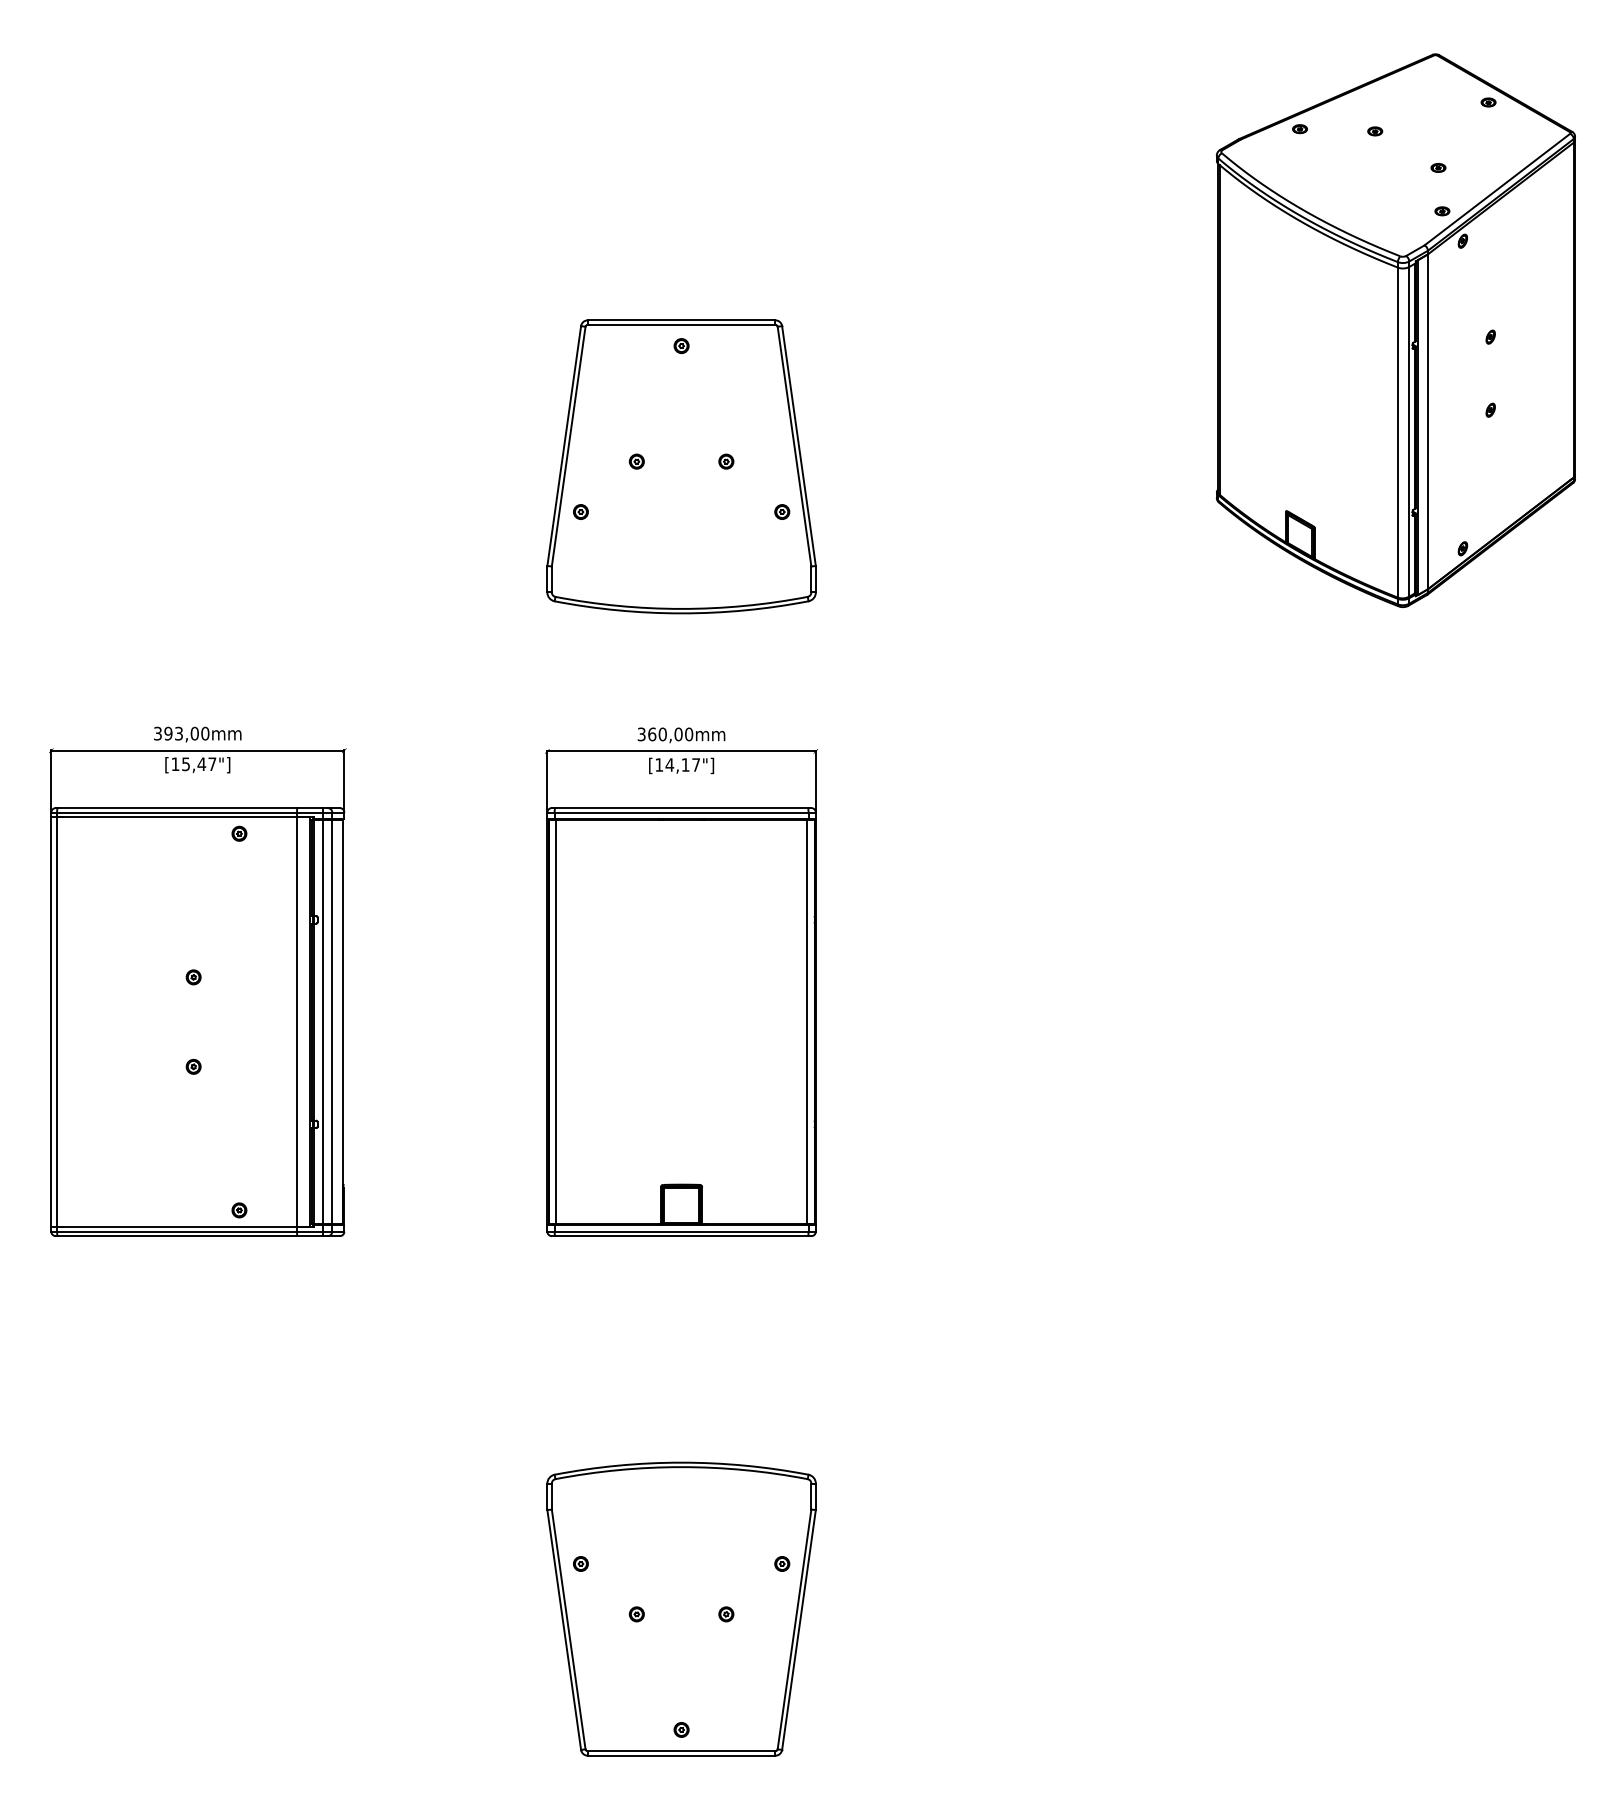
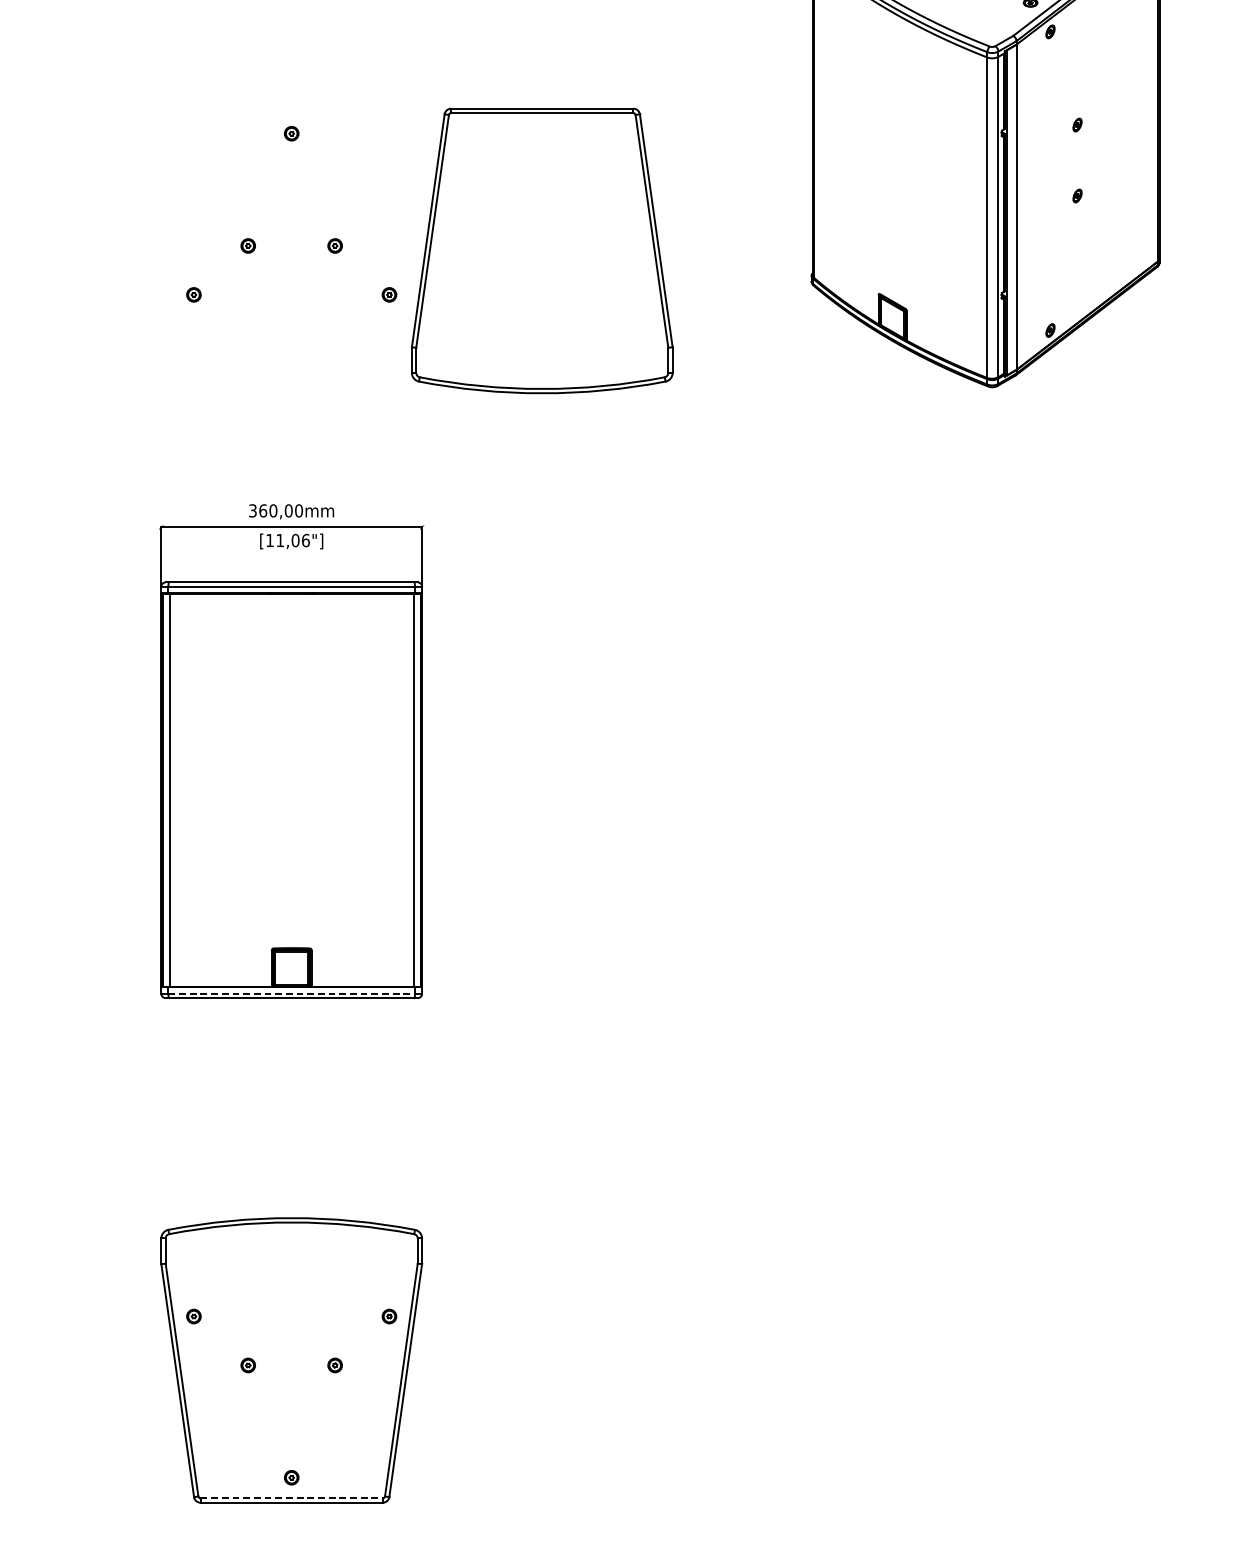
part: (681, 466) -> (542, 250), moved
text: (682, 764) -> (292, 540), [14,17"] -> [11,06"]
line: (681, 1231) -> (291, 993), solid -> dashed
line: (681, 1751) -> (291, 1498), solid -> dashed

